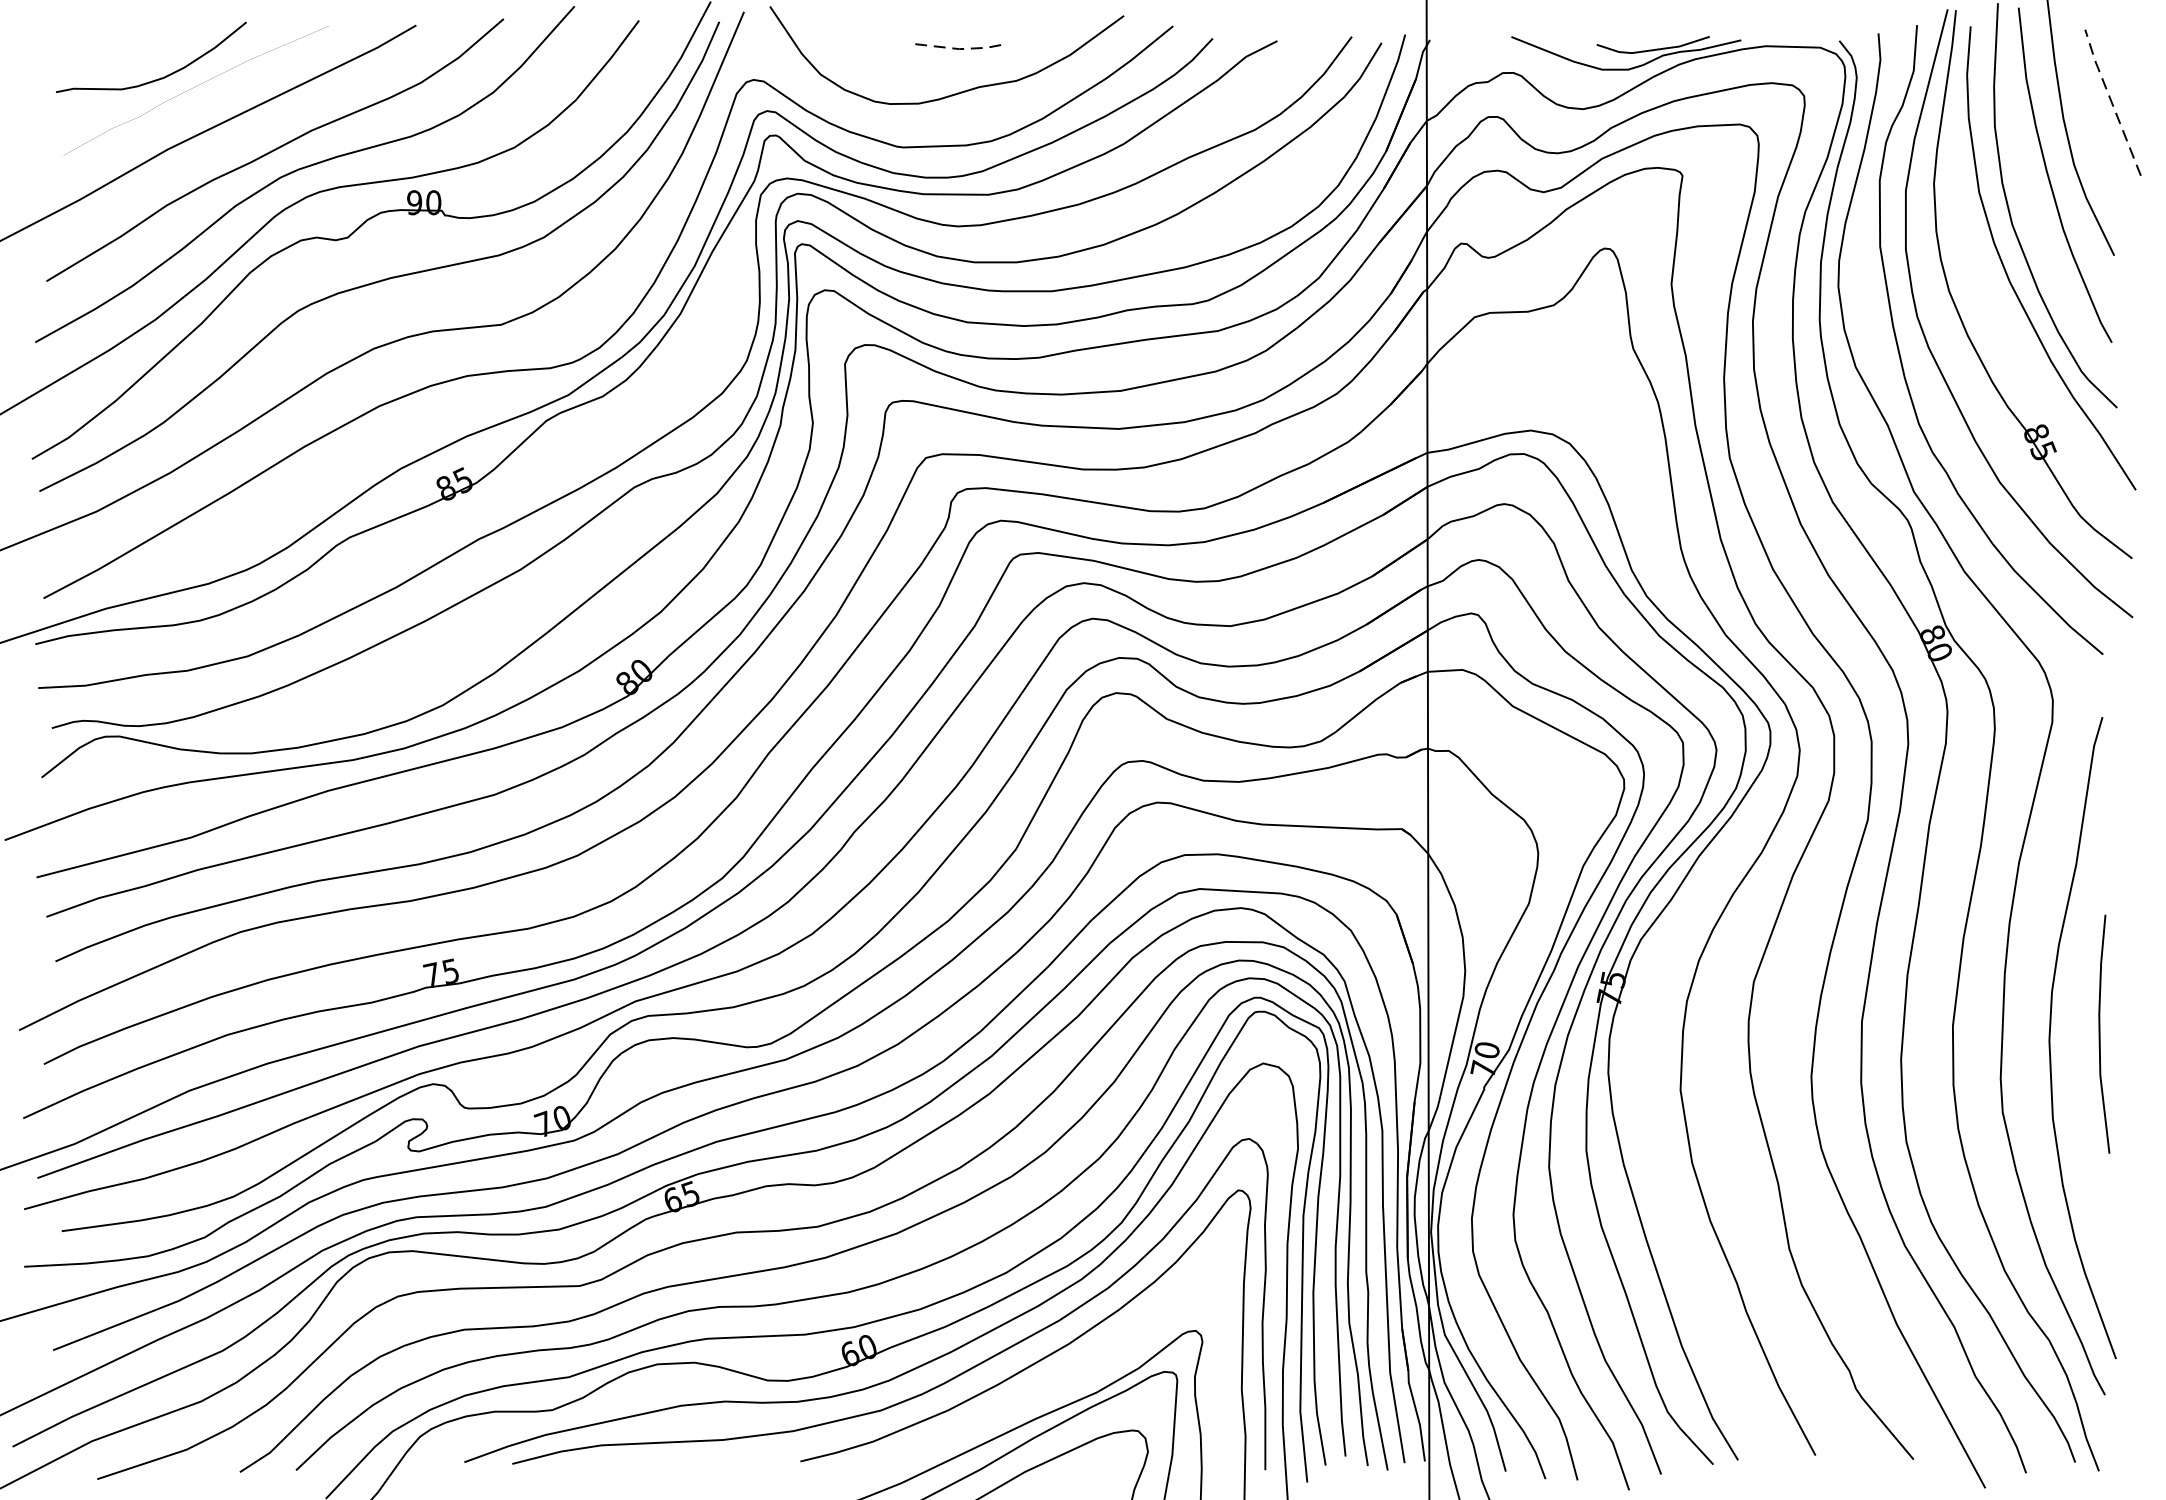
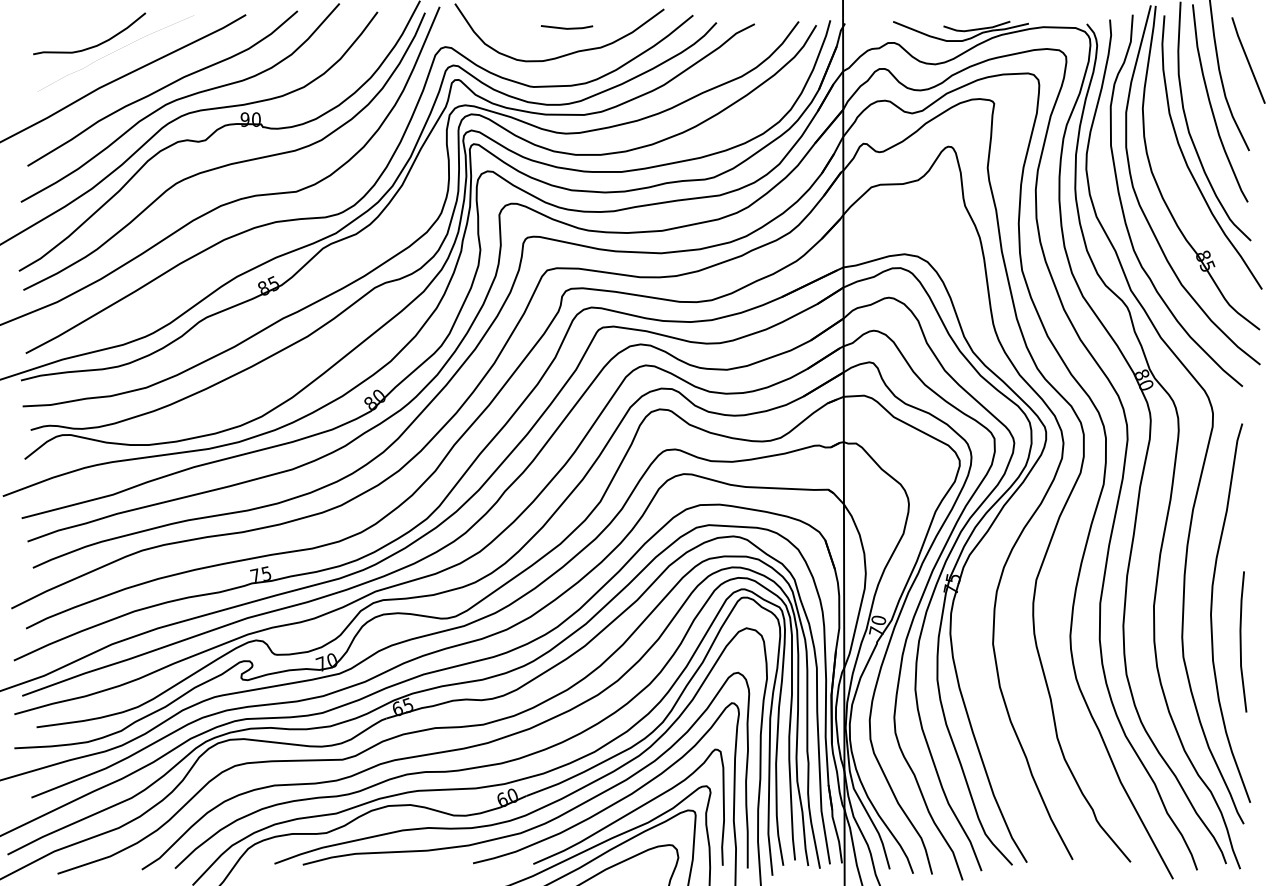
line: (960, 48) -> (567, 28), dashed -> solid
line: (2111, 100) -> (1247, 59), dashed -> solid
line: (2101, 1033) -> (1241, 641), moved
curve: (1066, 1373) -> (630, 811), added

